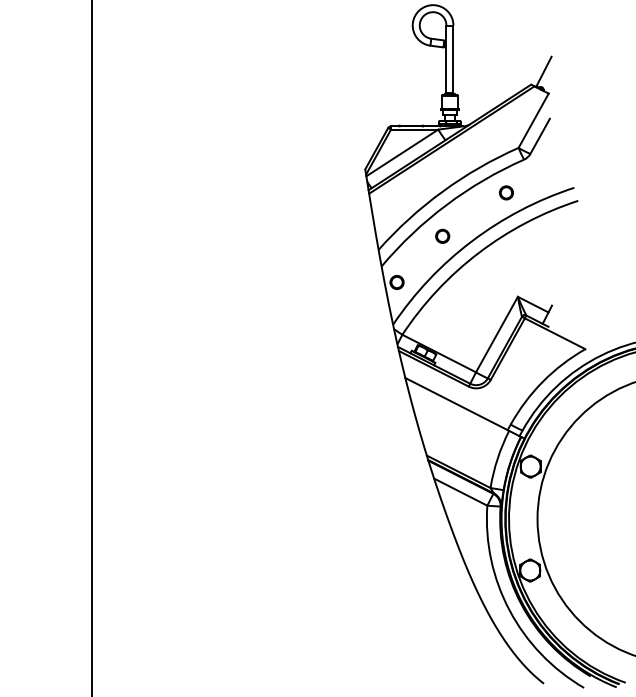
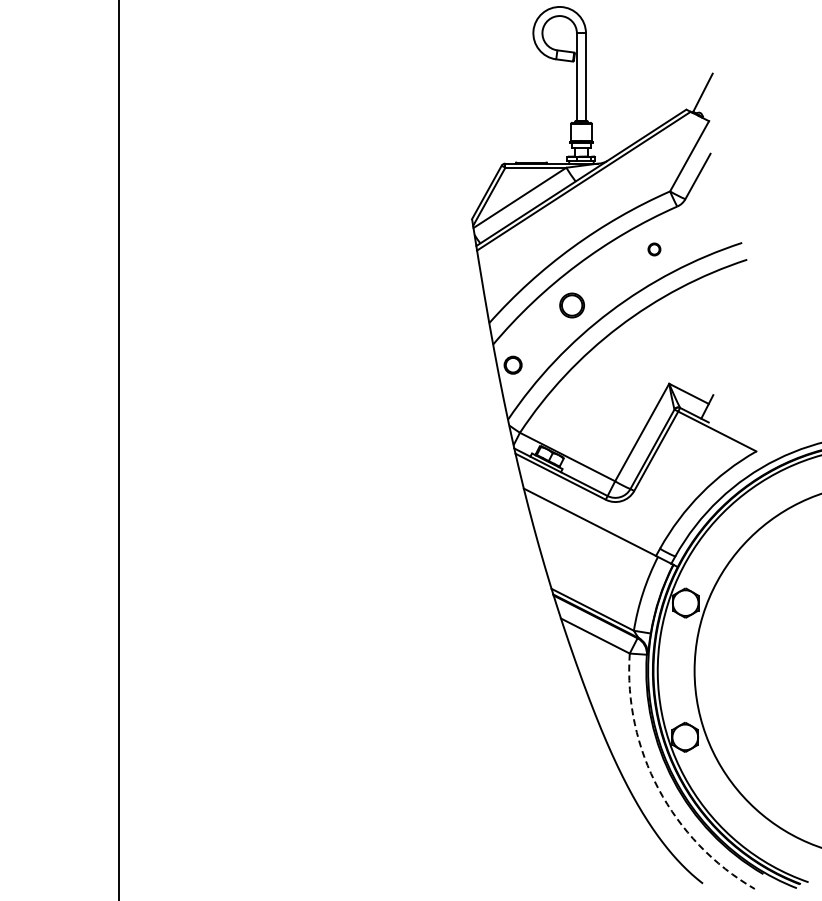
circle: (506, 192) -> (654, 249), size x0.7
circle: (442, 236) -> (571, 305), size x1.4
arc: (509, 610) -> (658, 789), solid -> dashed

